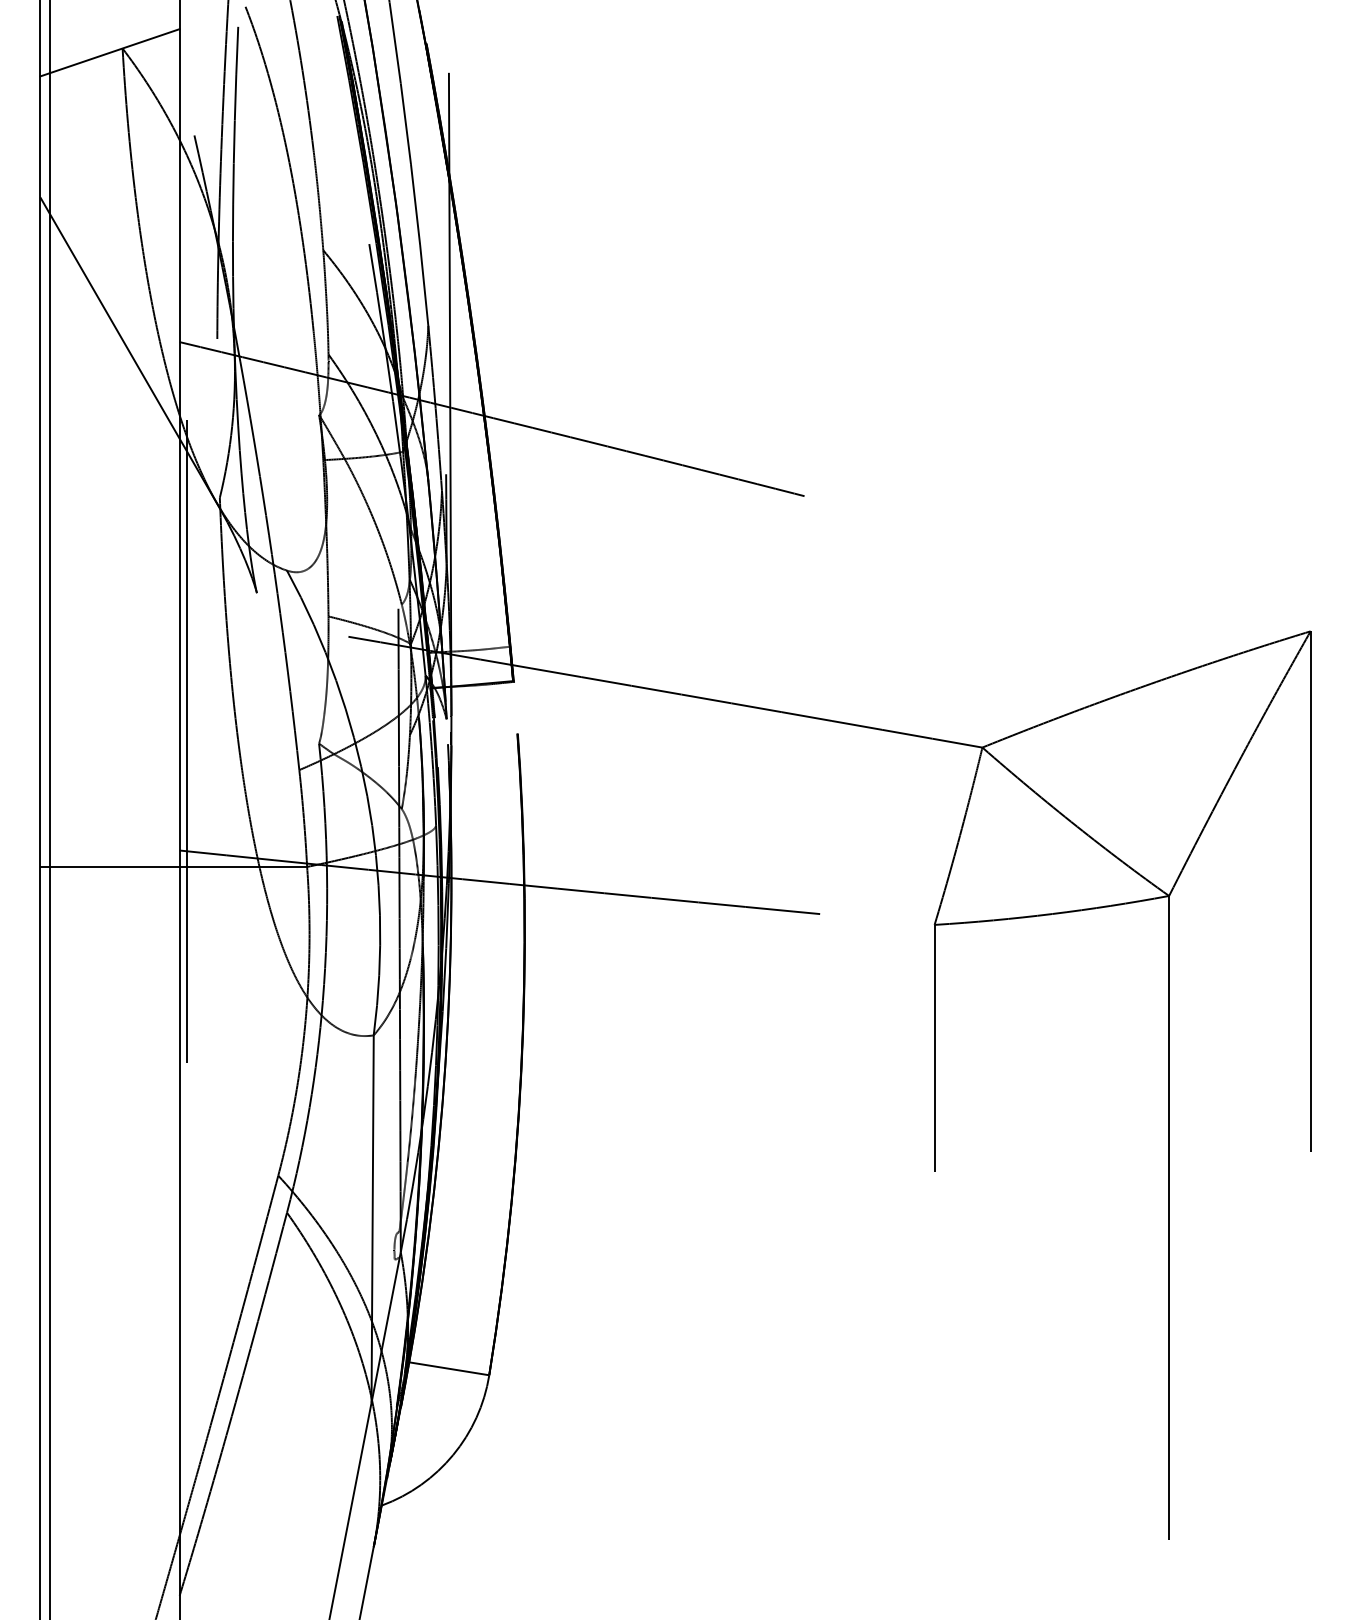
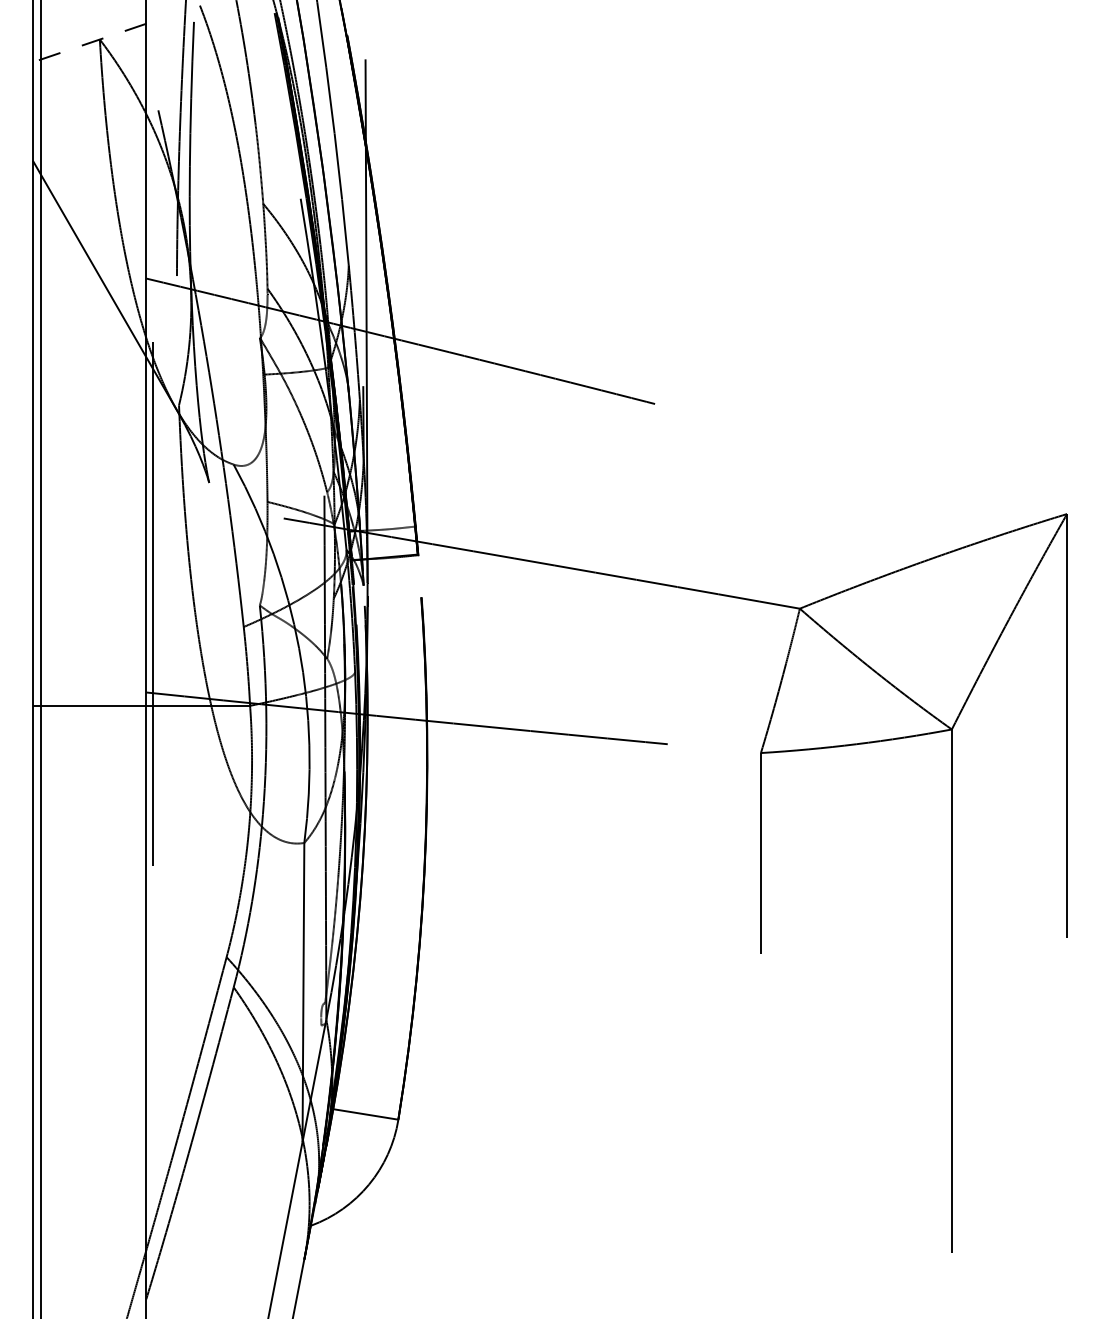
line: (109, 53) -> (89, 43), solid -> dashed

